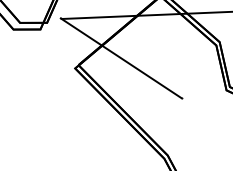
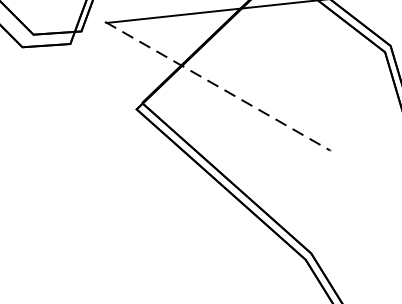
line: (121, 58) -> (217, 86), solid -> dashed

